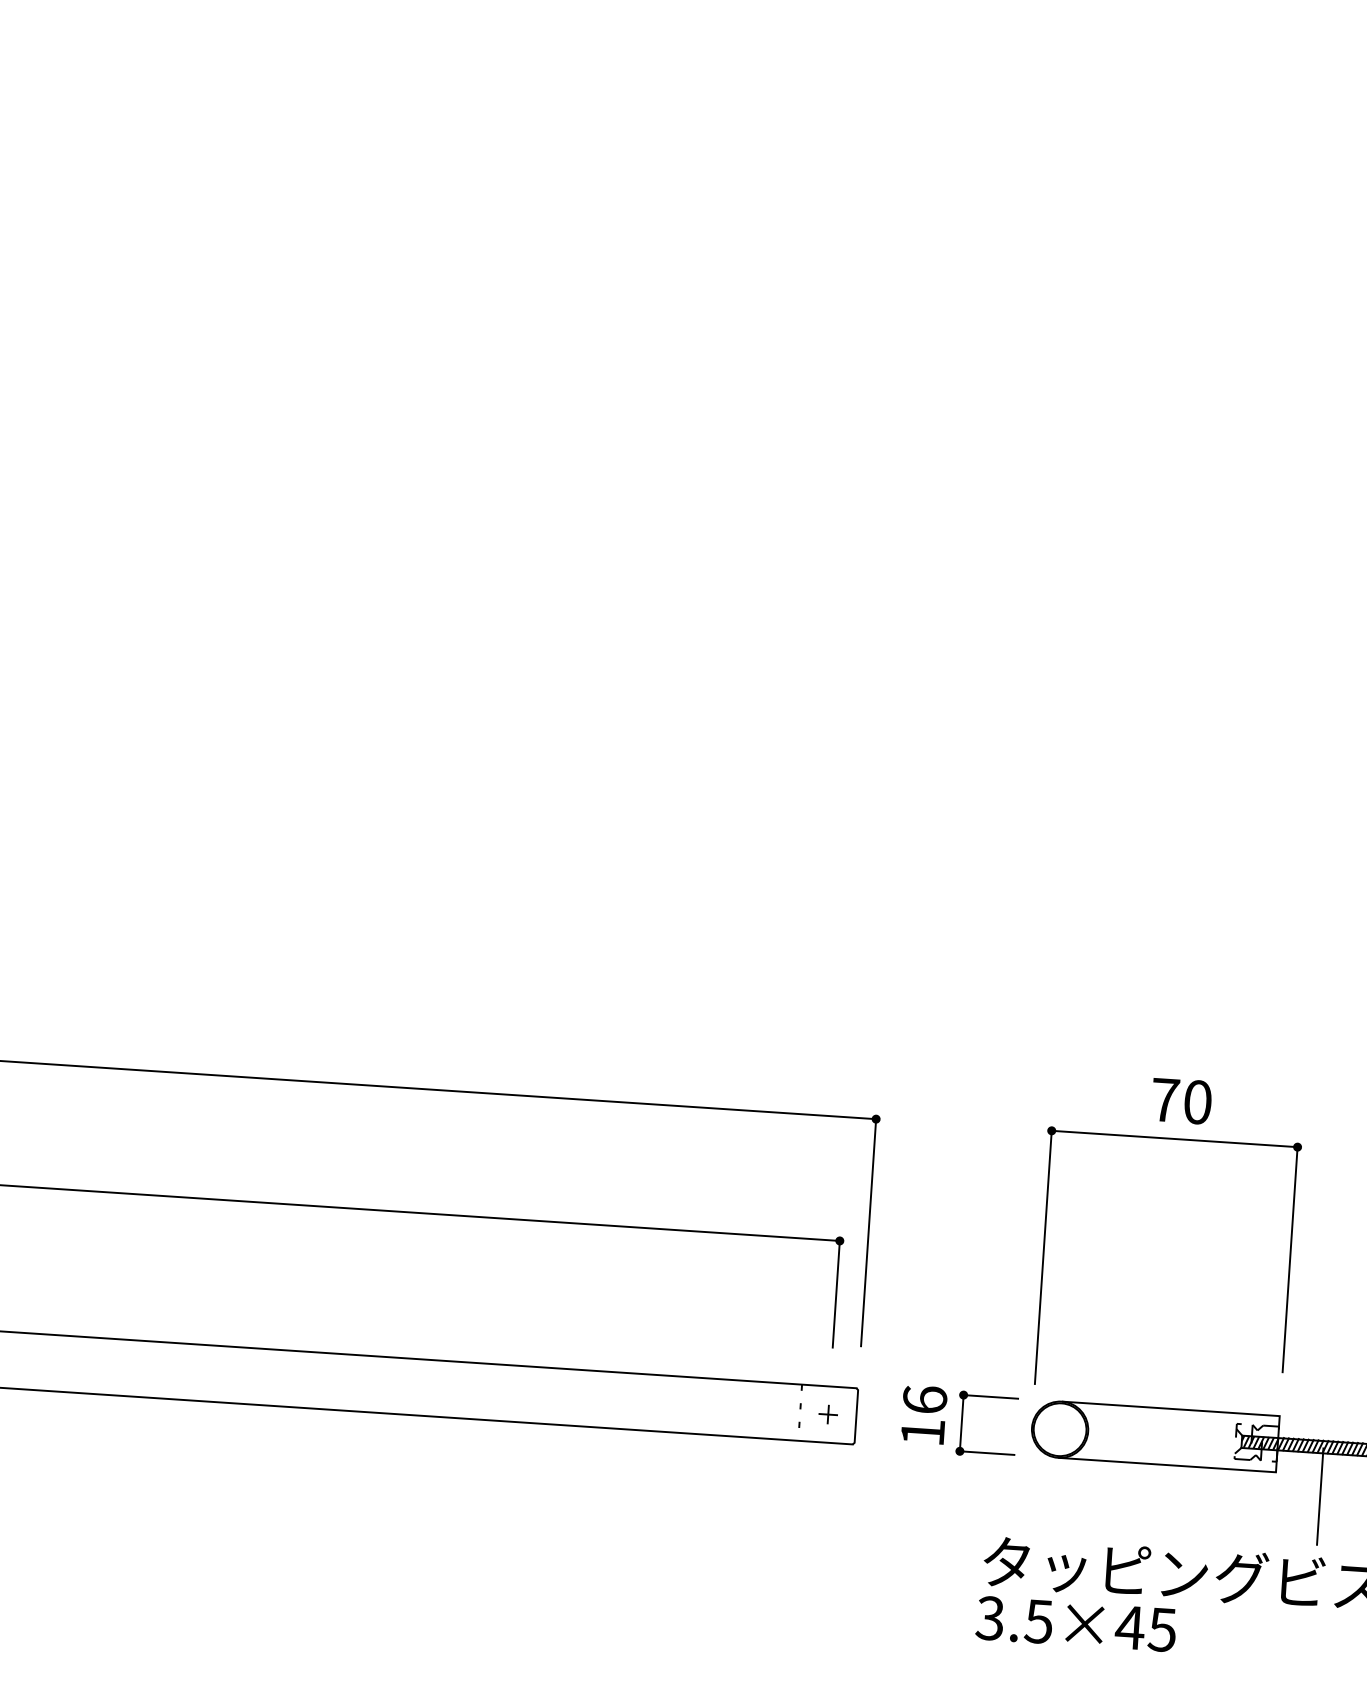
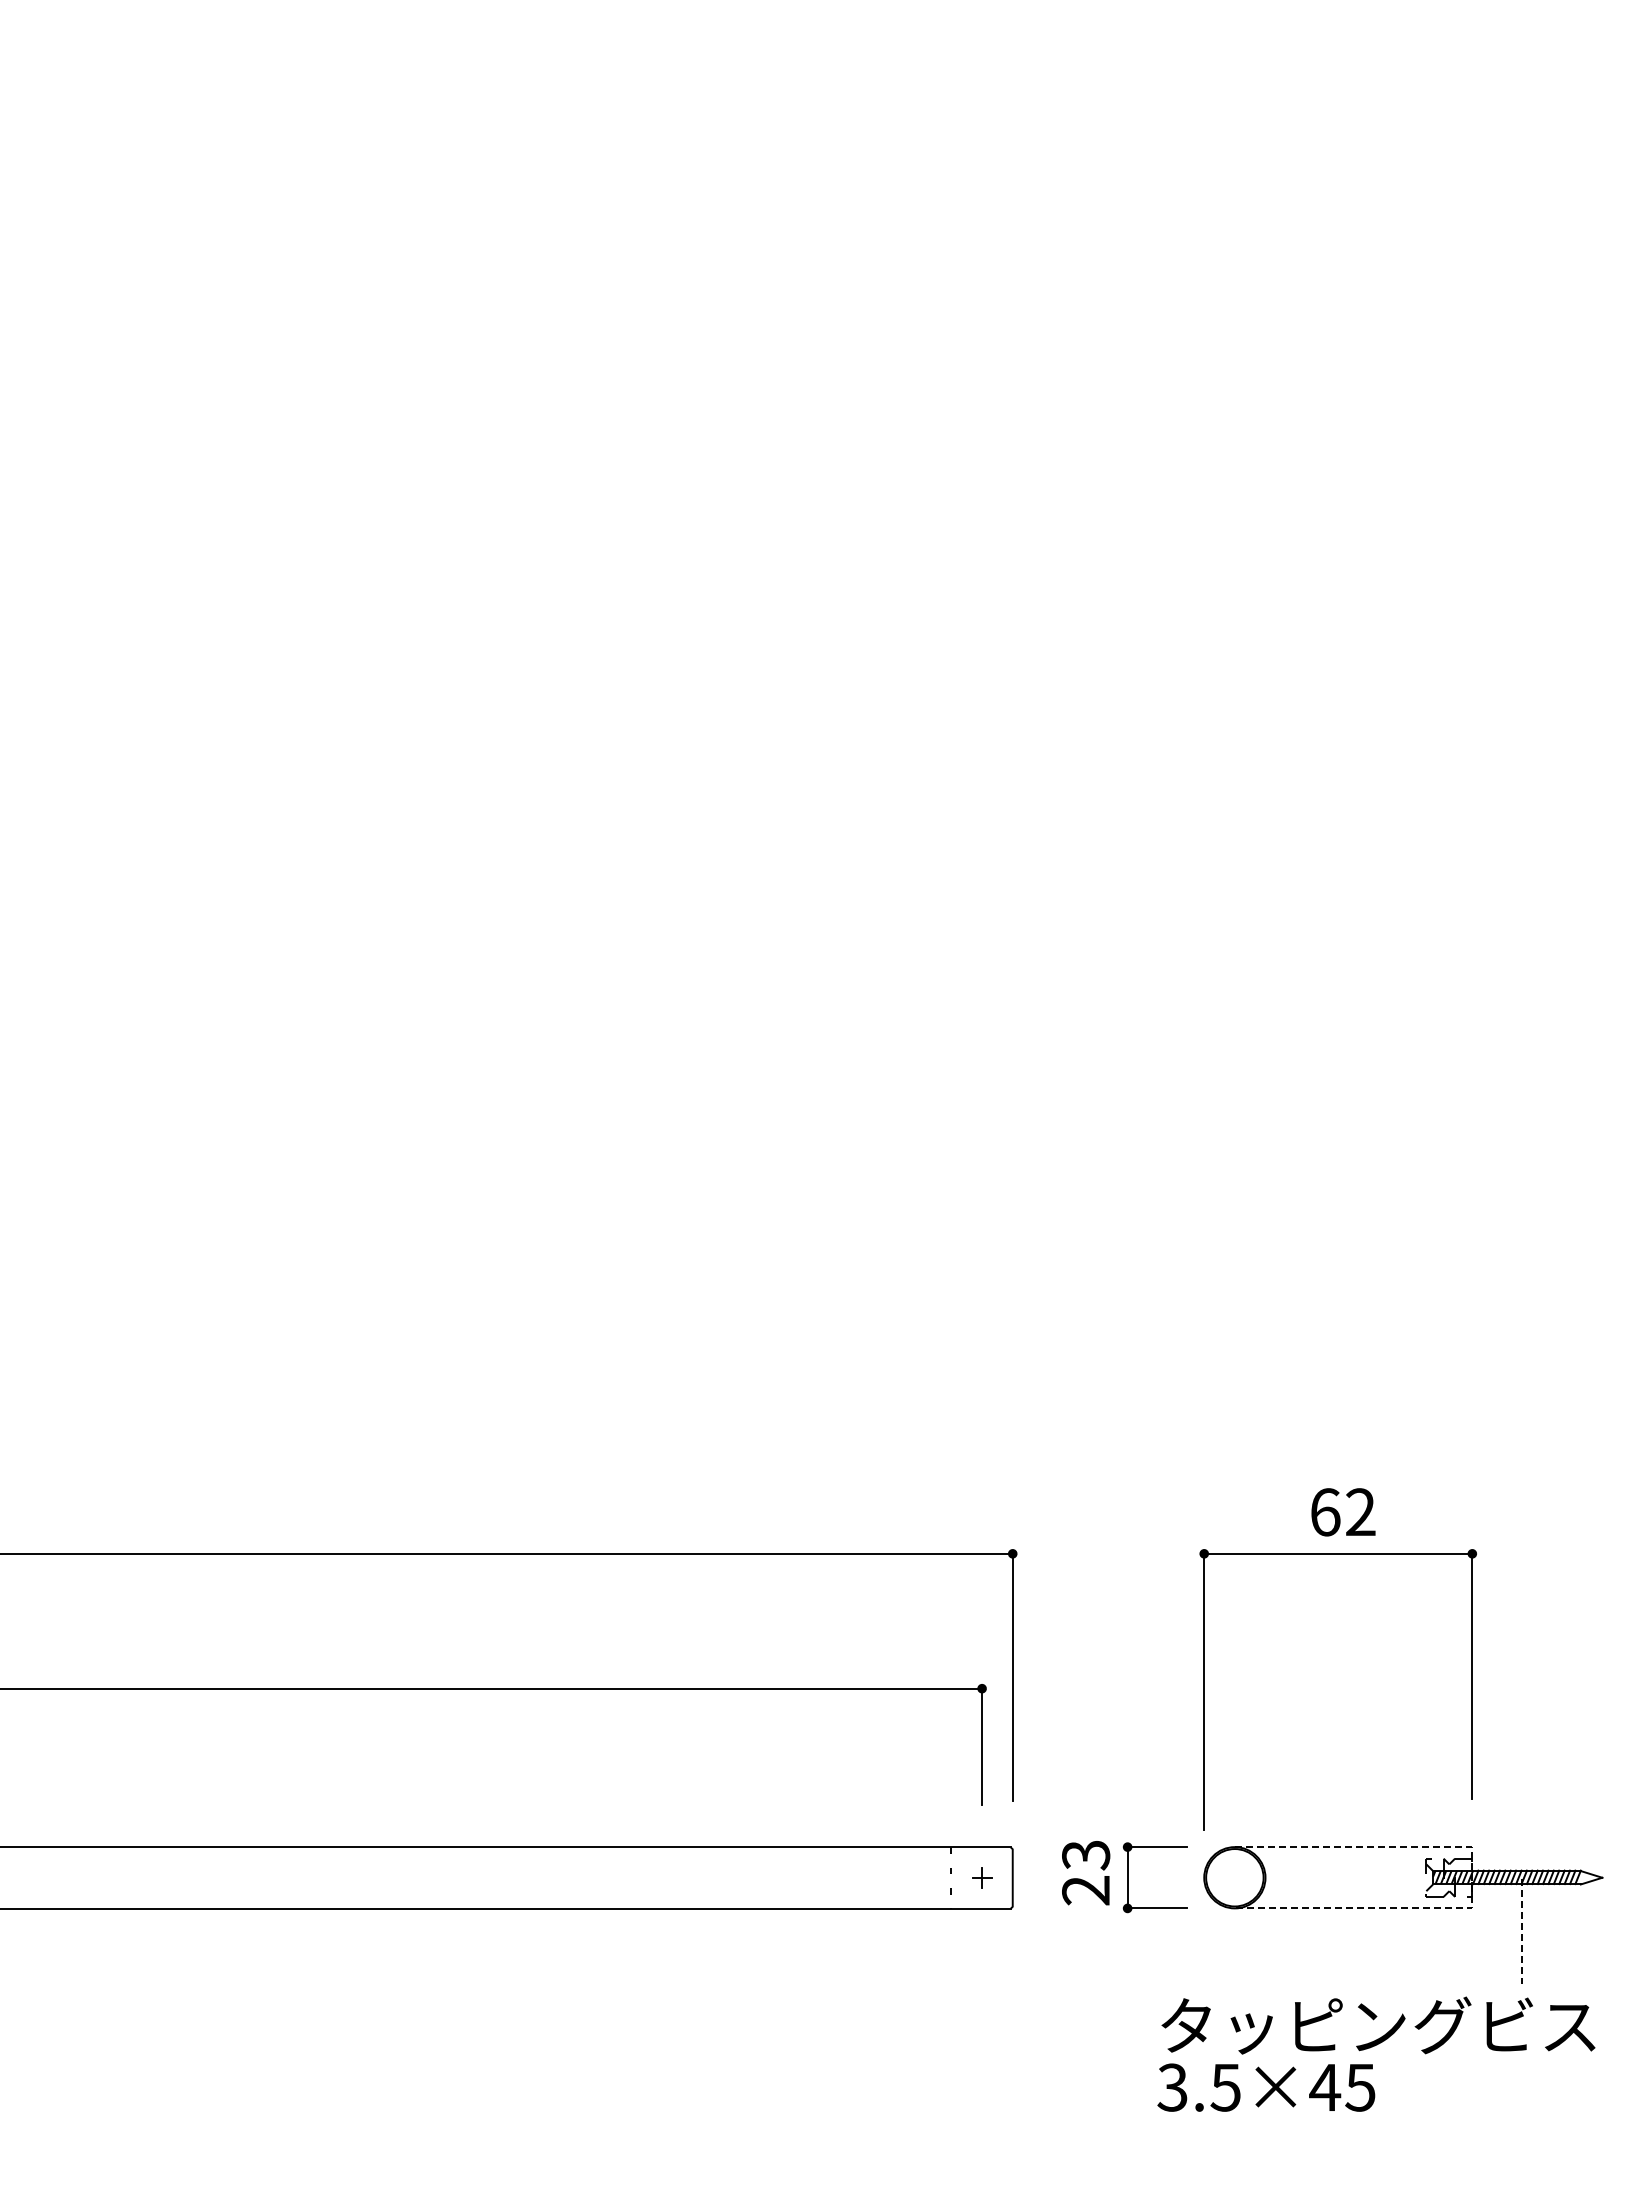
text: (1181, 1101) -> (1343, 1512), 70 -> 62
text: (924, 1415) -> (1086, 1872), 16 -> 23
line: (1278, 1443) -> (1472, 1877), solid -> dashed
line: (1320, 1496) -> (1522, 1931), solid -> dashed

